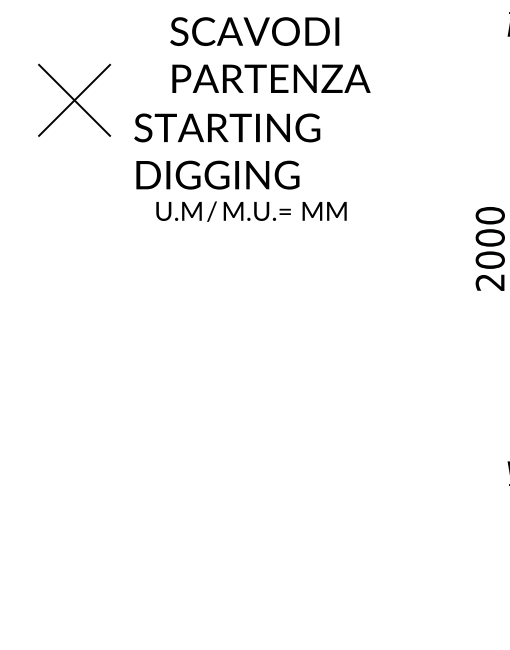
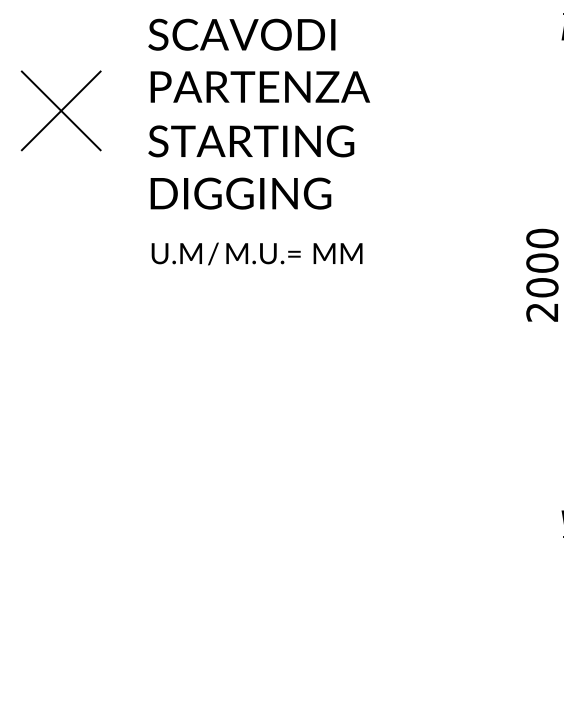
text: (270, 54) -> (259, 60), moved
part: (74, 99) -> (61, 109), moved
text: (251, 211) -> (257, 253), moved

